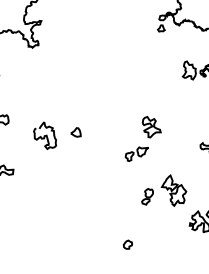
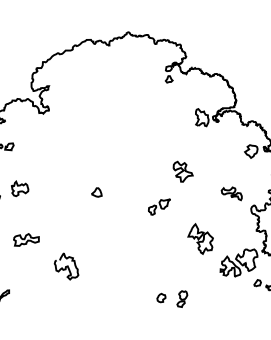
part: (151, 127) -> (182, 171), moved
curve: (45, 135) -> (66, 266), moved
part: (147, 196) -> (182, 298), moved

